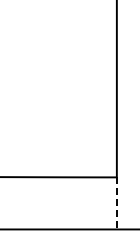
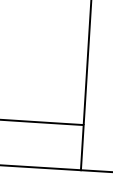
line: (116, 203) -> (81, 147), dashed -> solid

